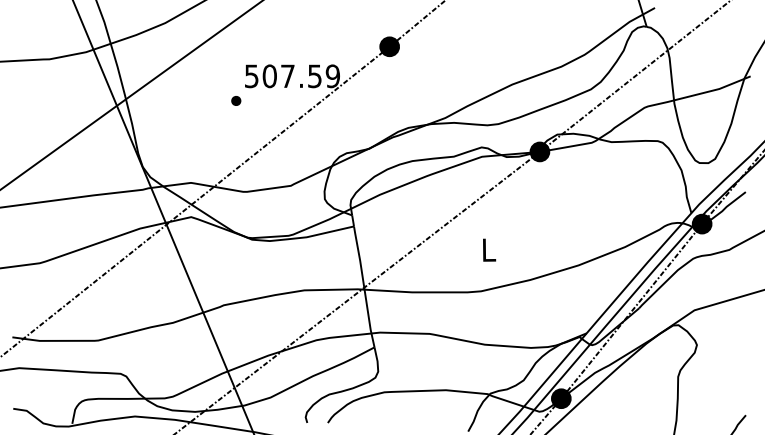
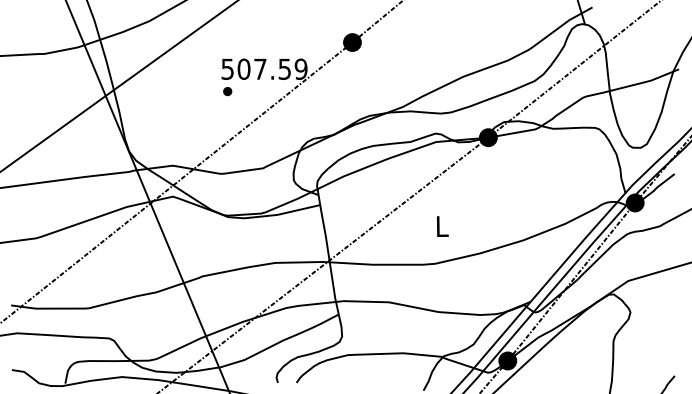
part: (236, 100) -> (227, 91), moved

